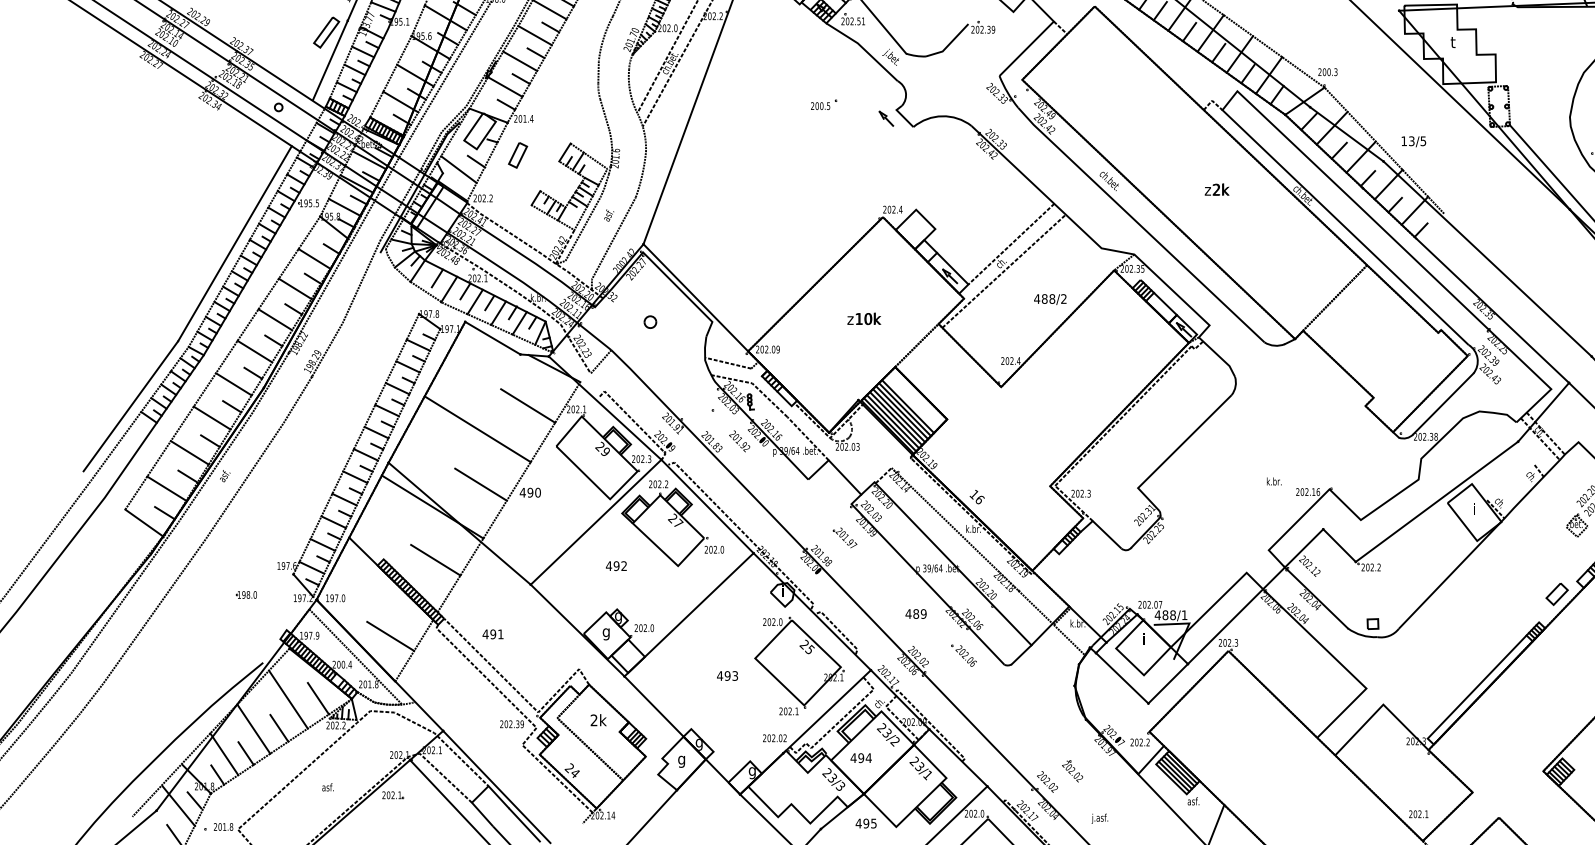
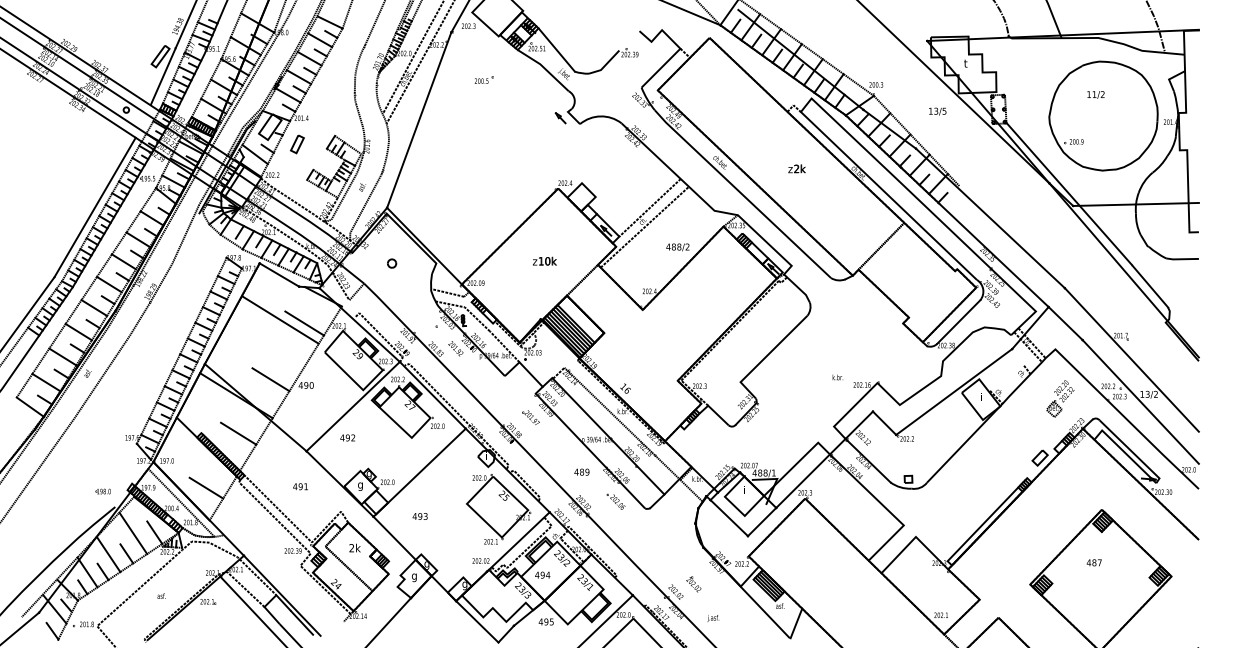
part: (823, 103) -> (483, 79), moved
text: (1413, 141) -> (937, 111), moved
line: (477, 428) -> (280, 319), moved
text: (616, 565) -> (347, 437), moved
part: (245, 594) -> (102, 491), moved
text: (492, 634) -> (300, 486), moved
text: (726, 676) -> (419, 516), moved

